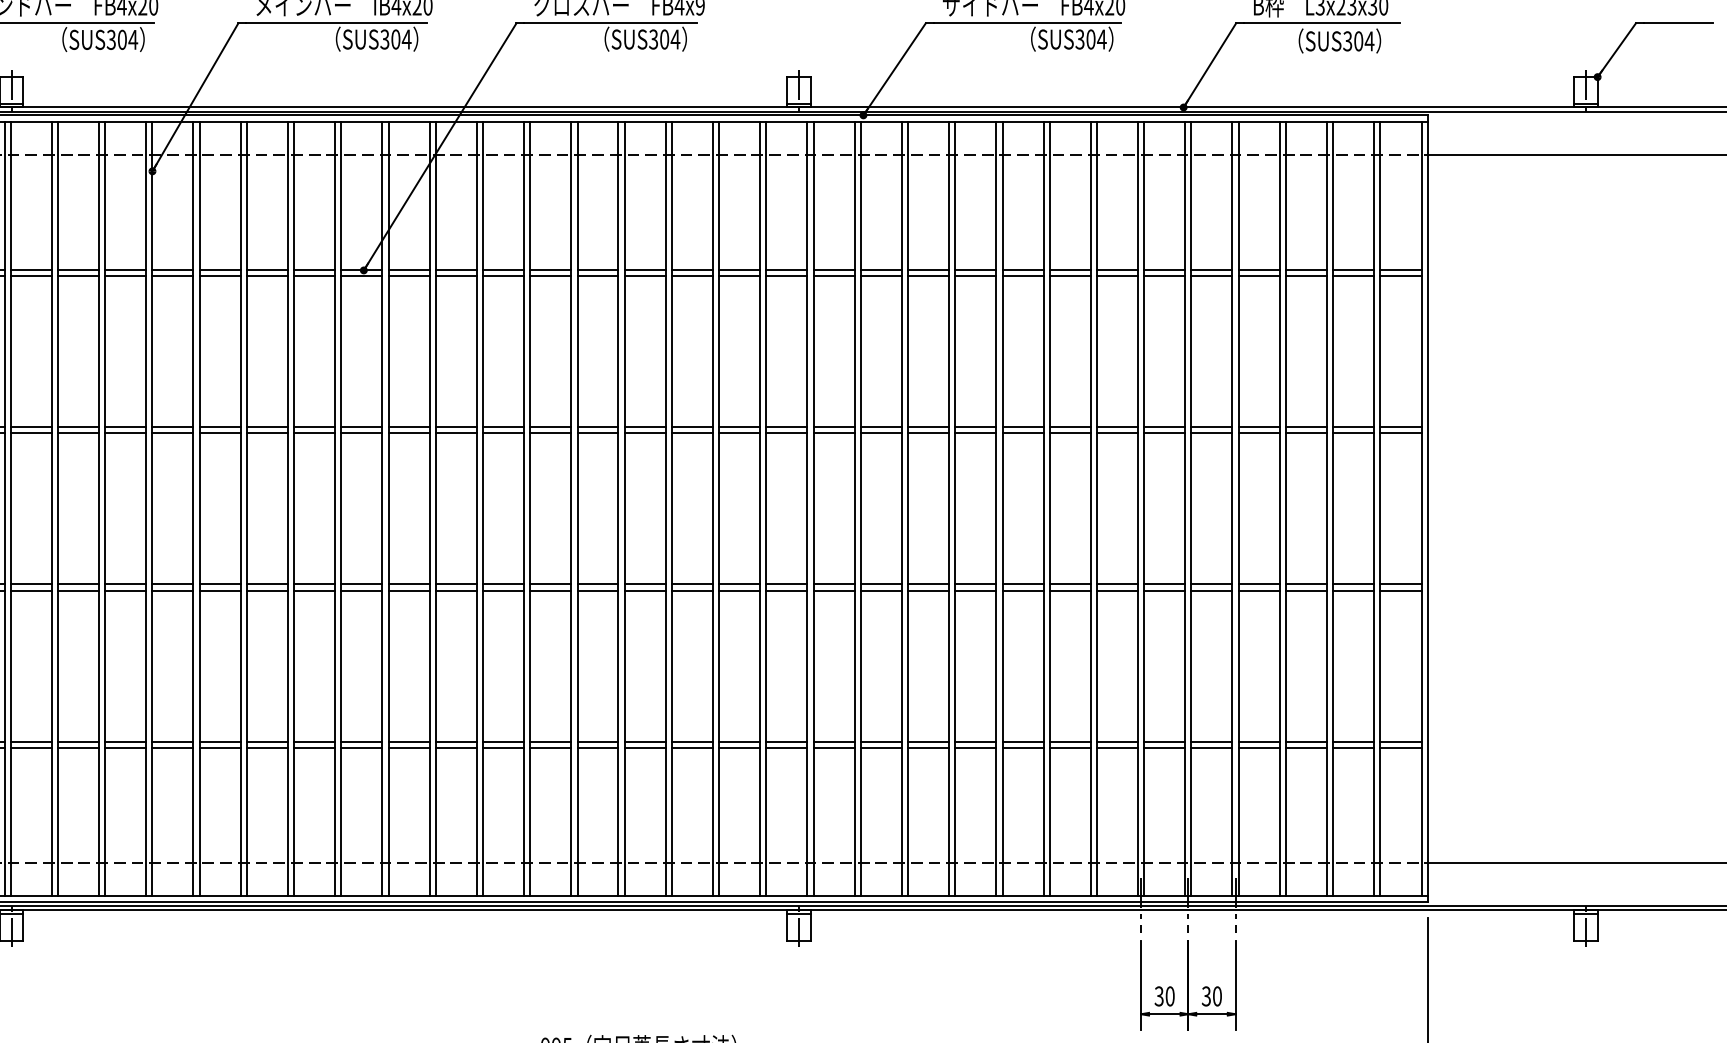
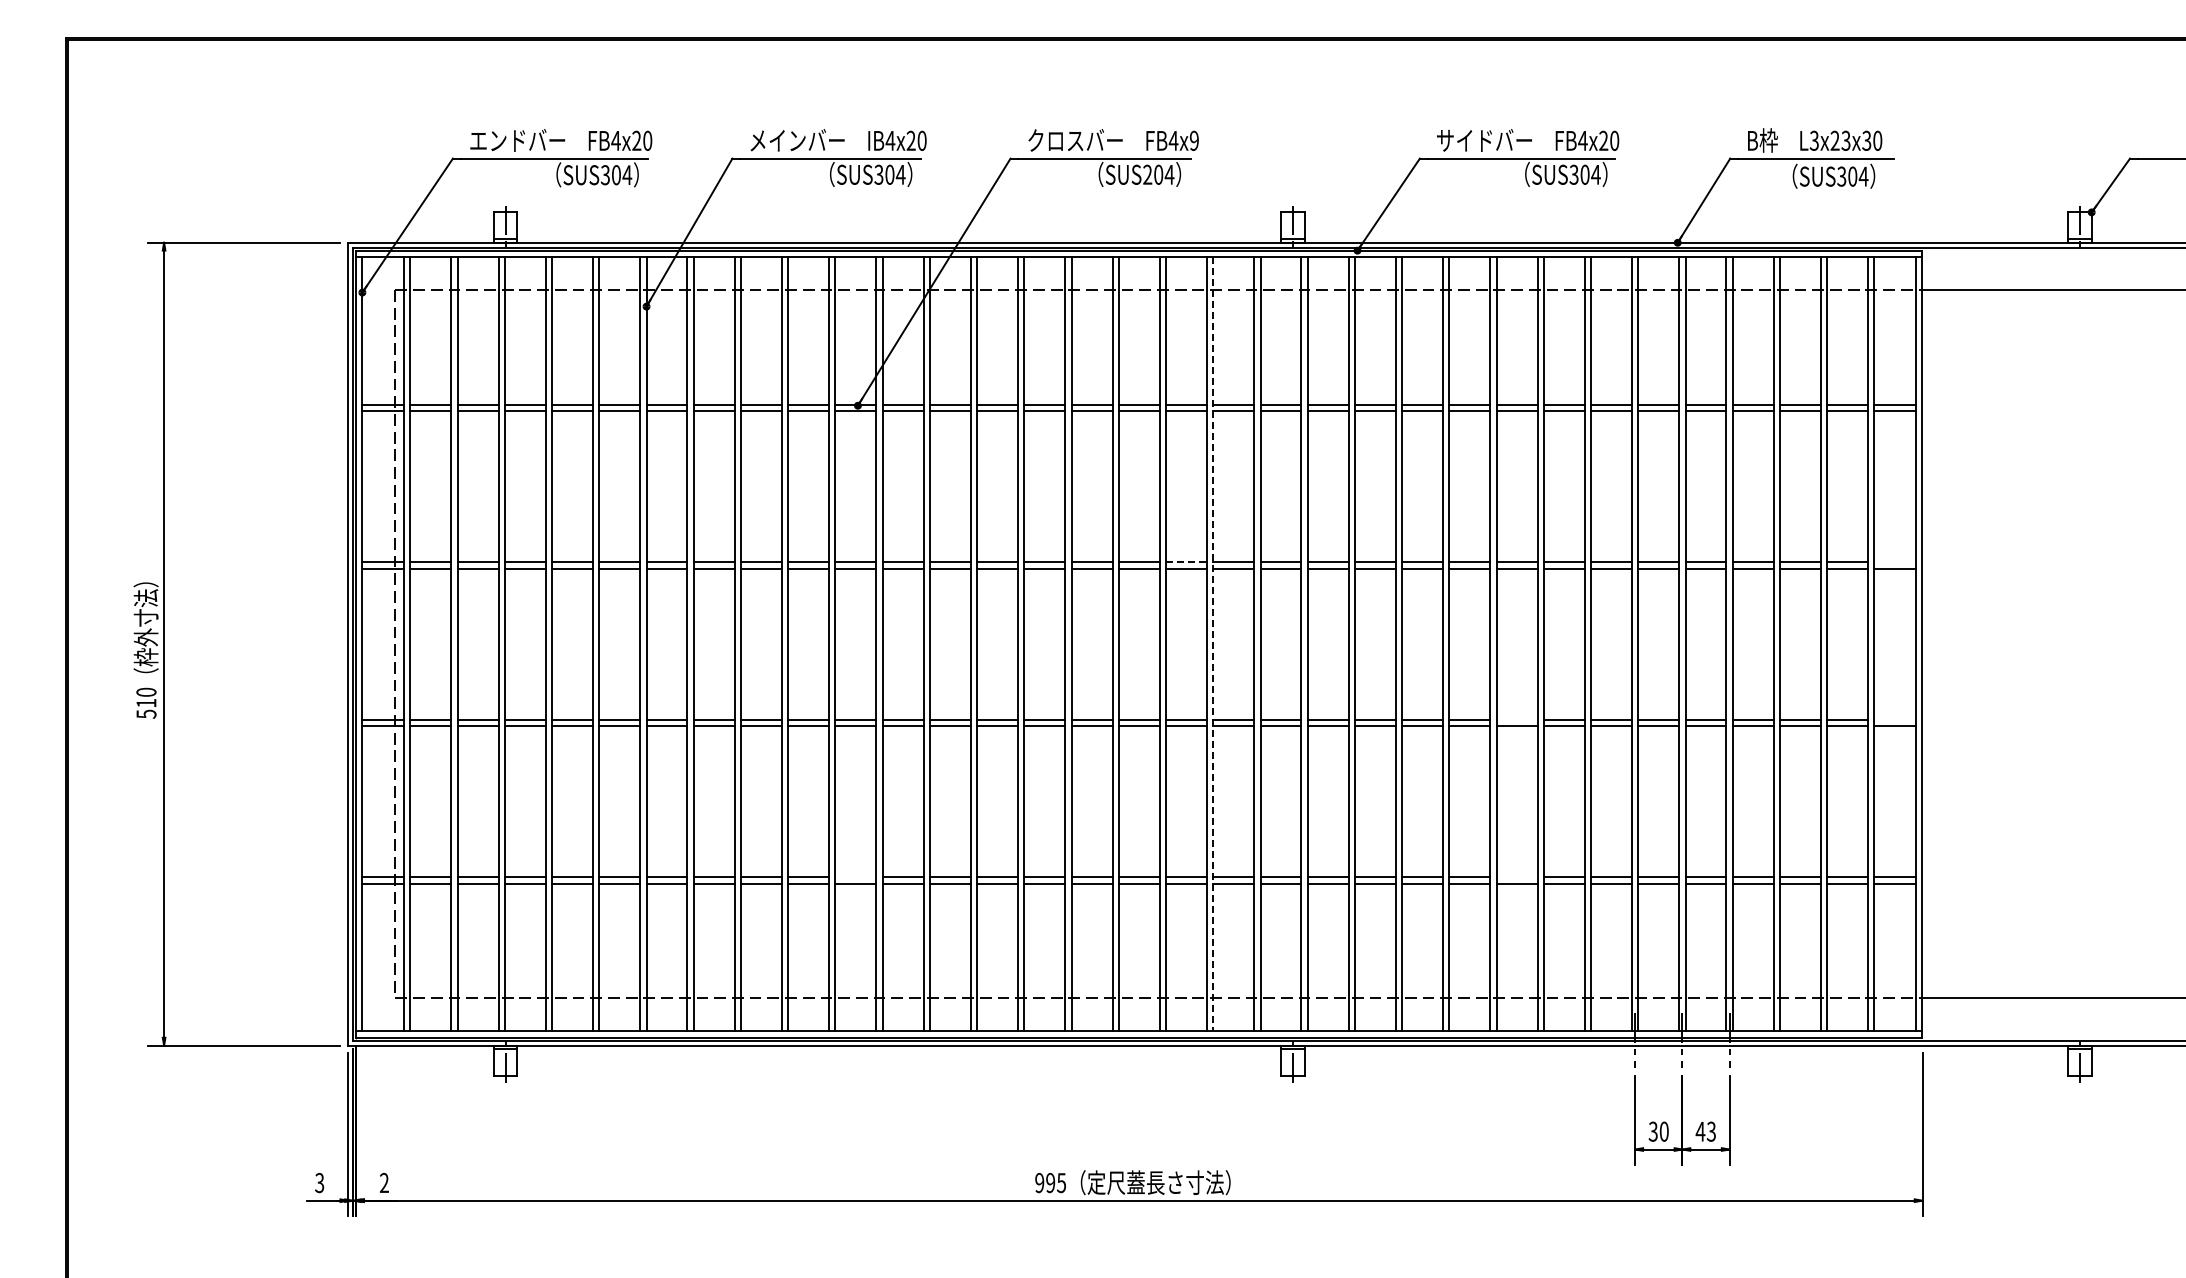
text: (653, 39) -> (1147, 174), SUS304 -> SUS204
line: (693, 427) -> (1187, 562), solid -> dashed
line: (1401, 427) -> (1895, 562), removed
line: (719, 509) -> (1213, 644), solid -> dashed
line: (1022, 584) -> (1516, 719), removed
line: (1401, 584) -> (1895, 719), removed
line: (361, 742) -> (855, 877), removed
line: (1022, 742) -> (1516, 877), removed
text: (1211, 996) -> (1705, 1131), 30 -> 43

